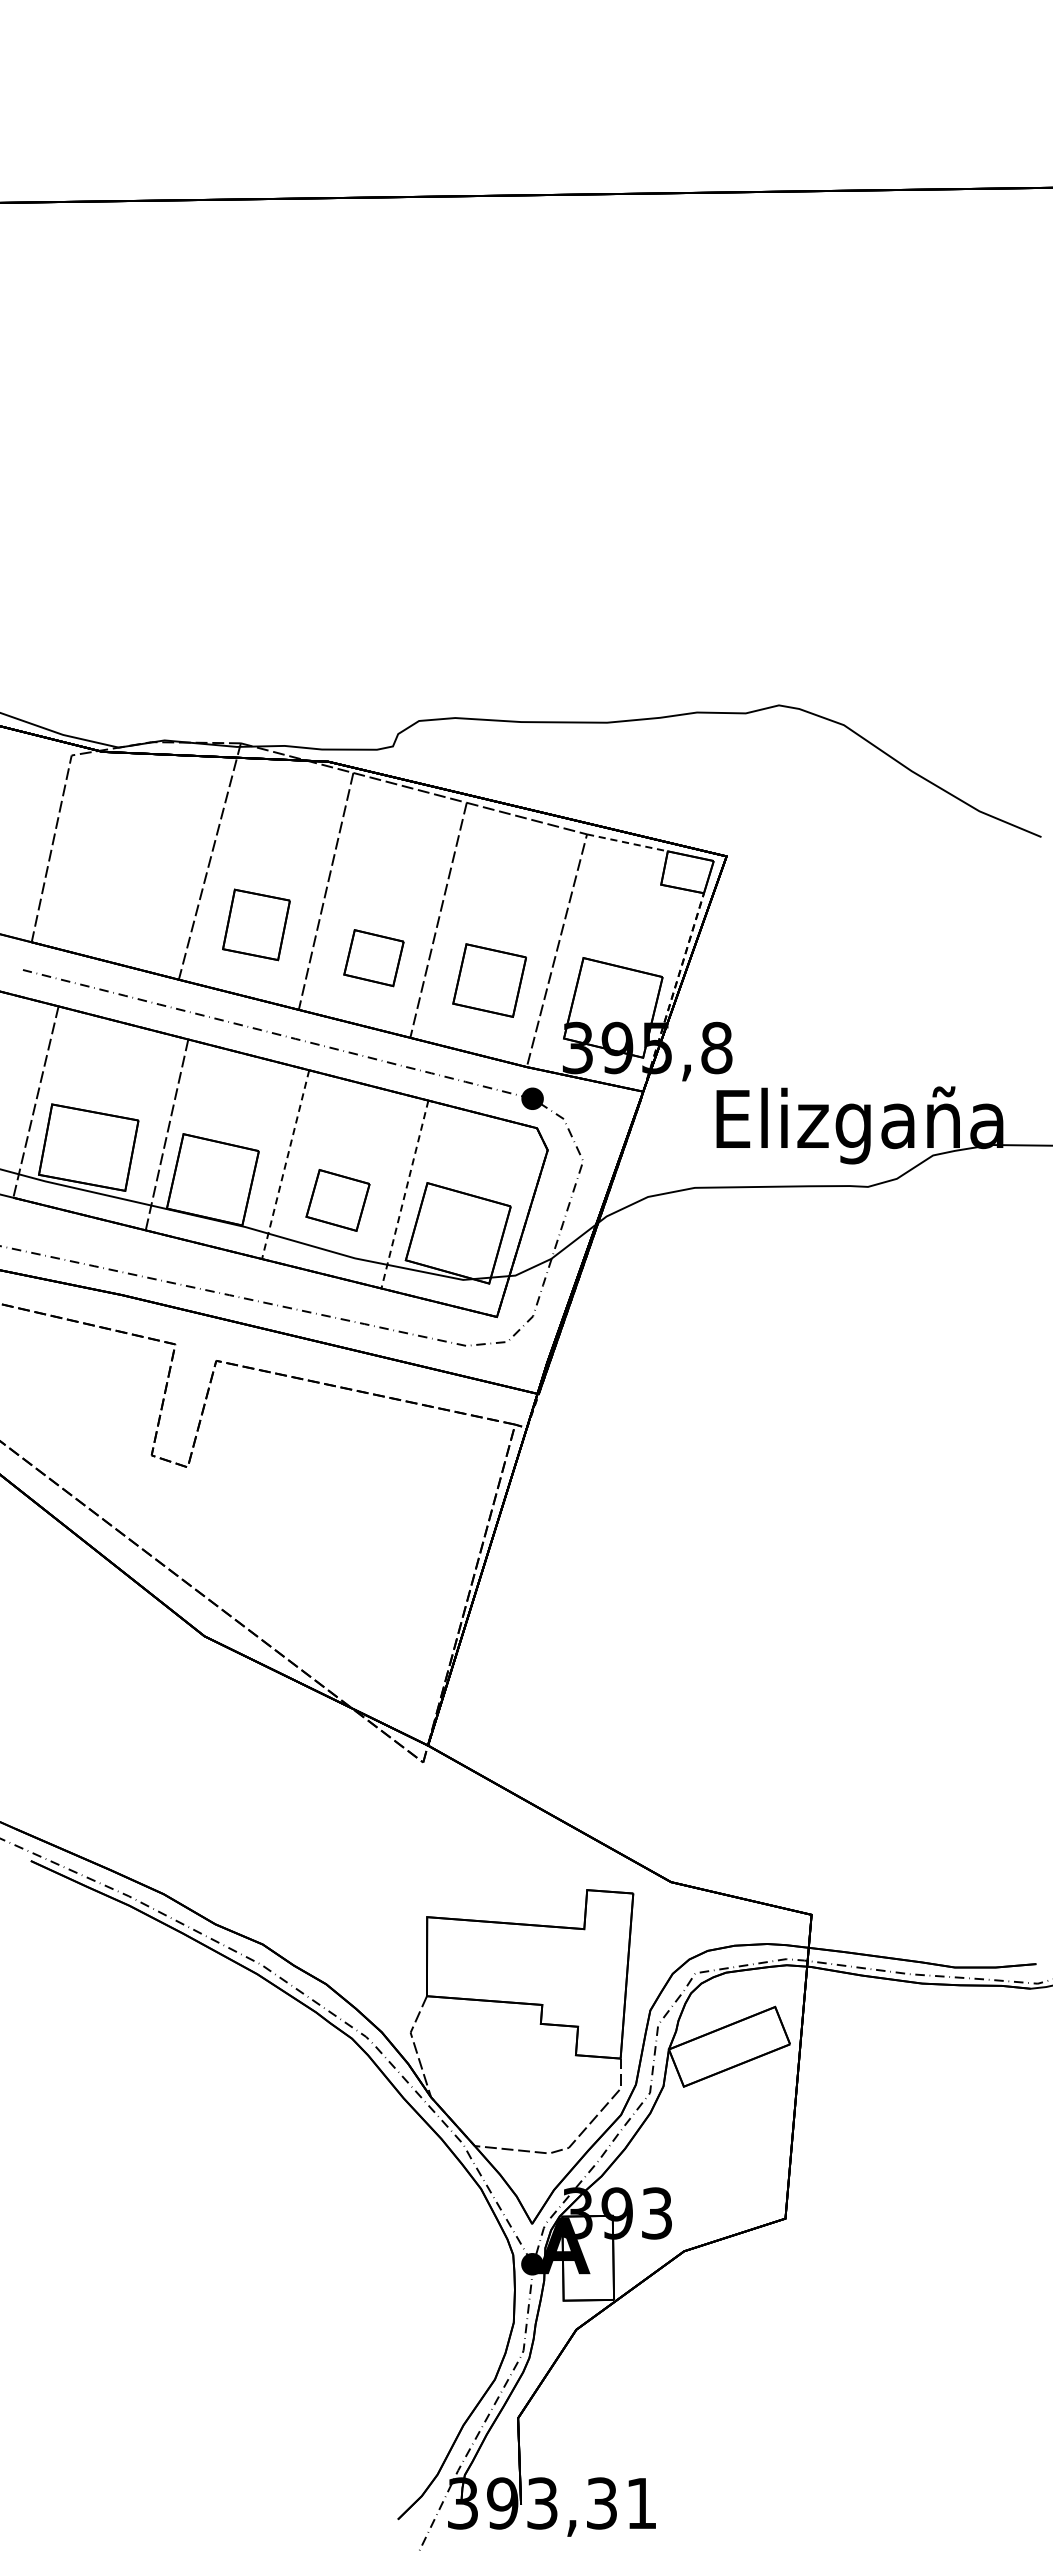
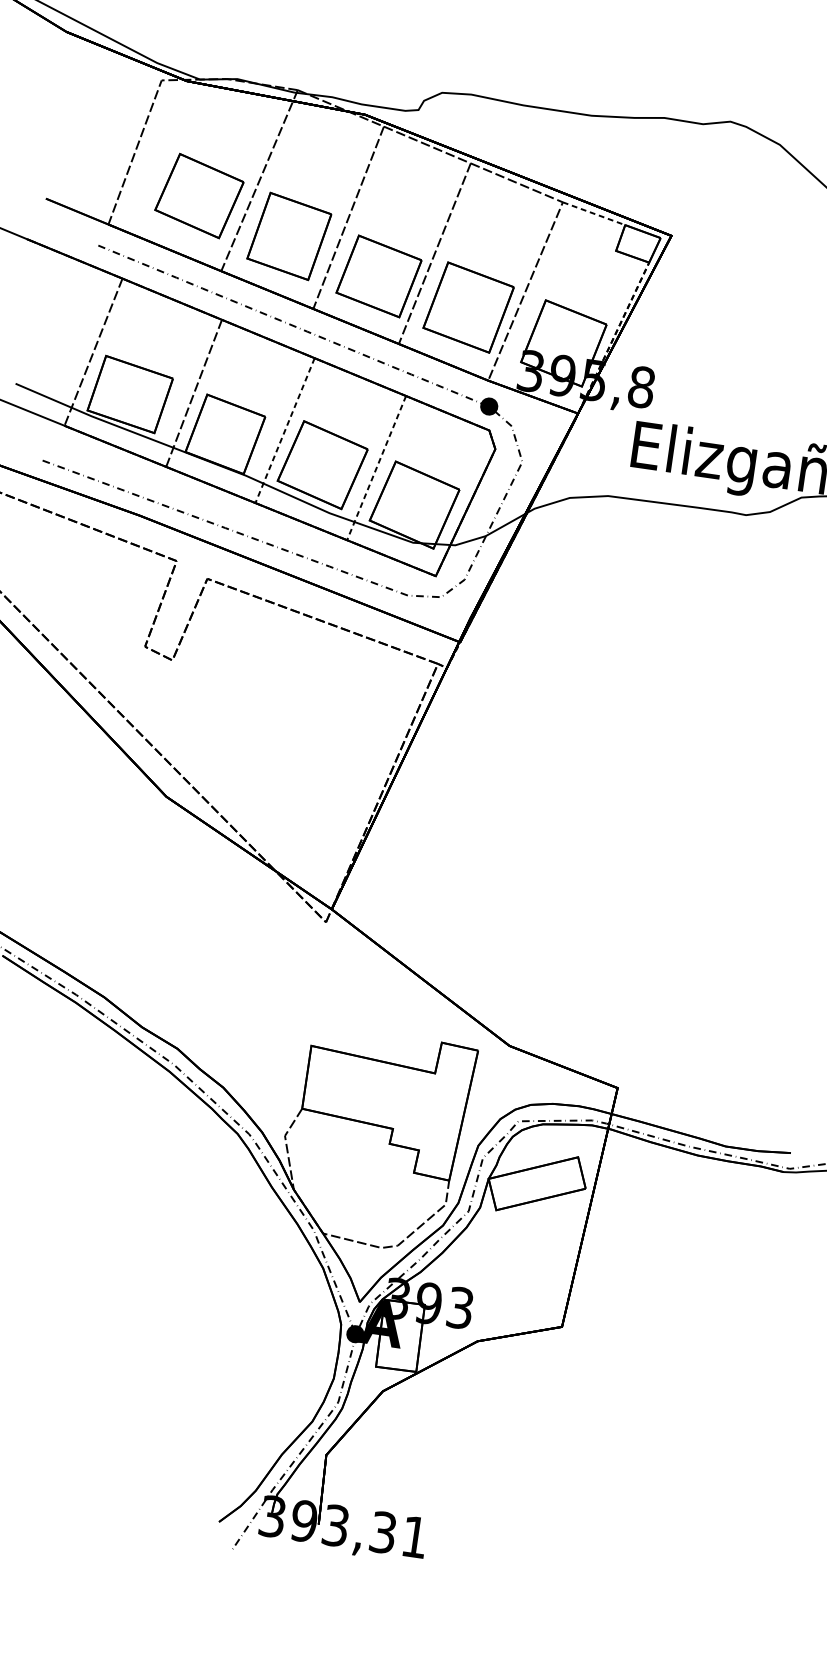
part: (138, 890) -> (199, 195), added
part: (256, 924) -> (289, 236), size x1.43
part: (373, 957) -> (378, 275), size x1.67
part: (489, 980) -> (468, 307), size x1.43
part: (337, 1200) -> (322, 465), size x1.67

